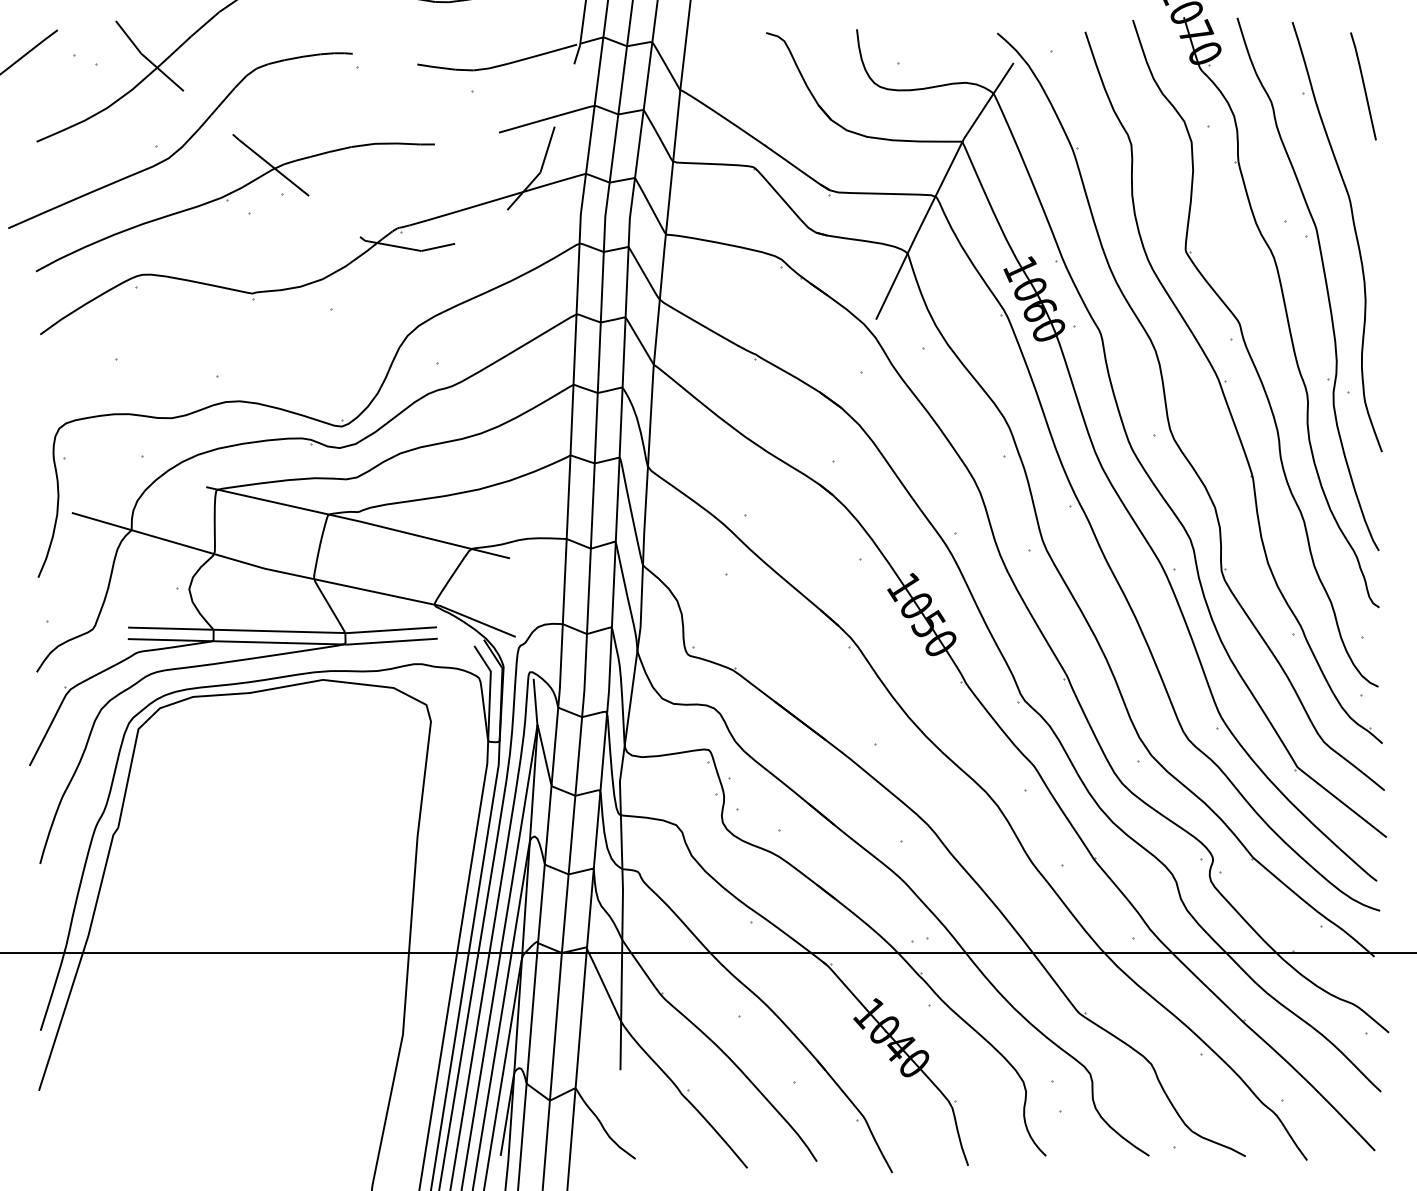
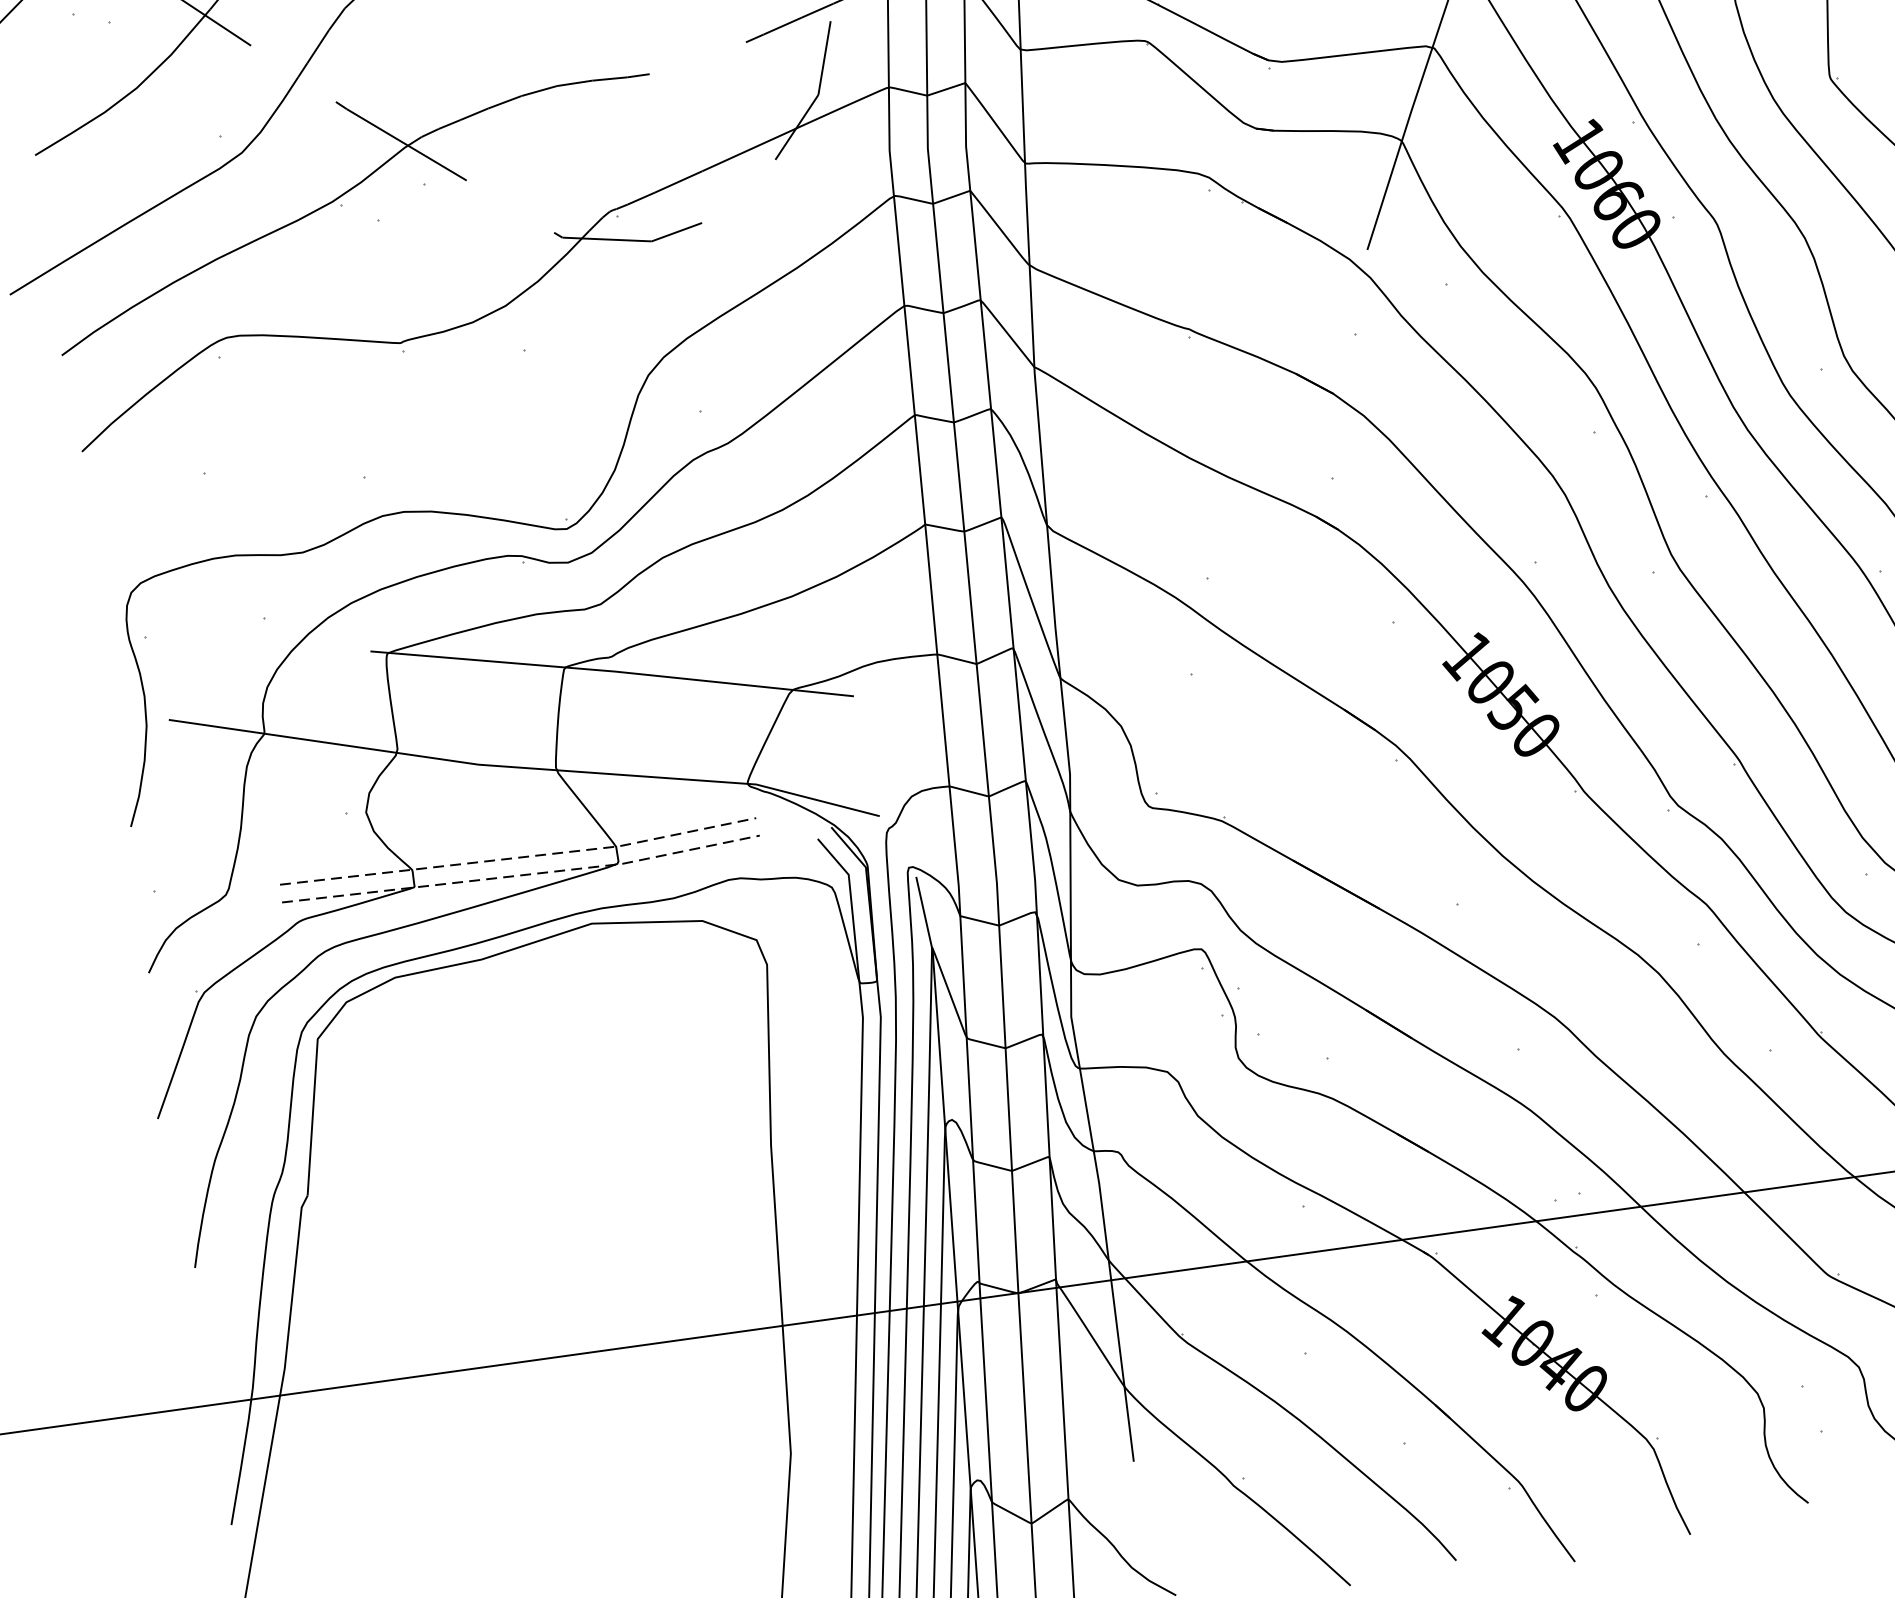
line: (283, 631) -> (520, 857), solid -> dashed
line: (283, 642) -> (522, 874), solid -> dashed

